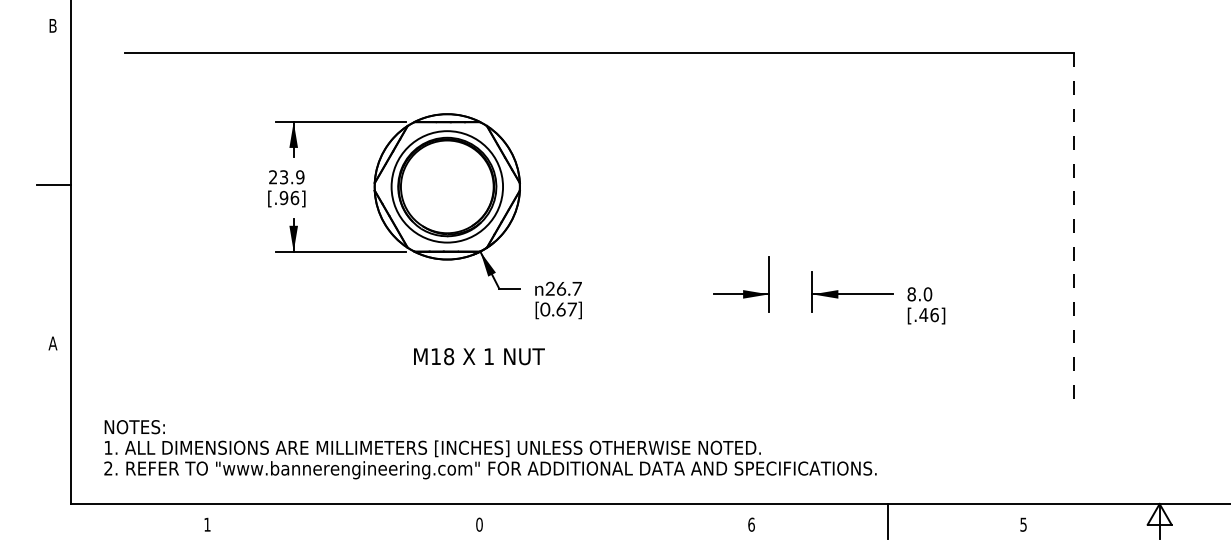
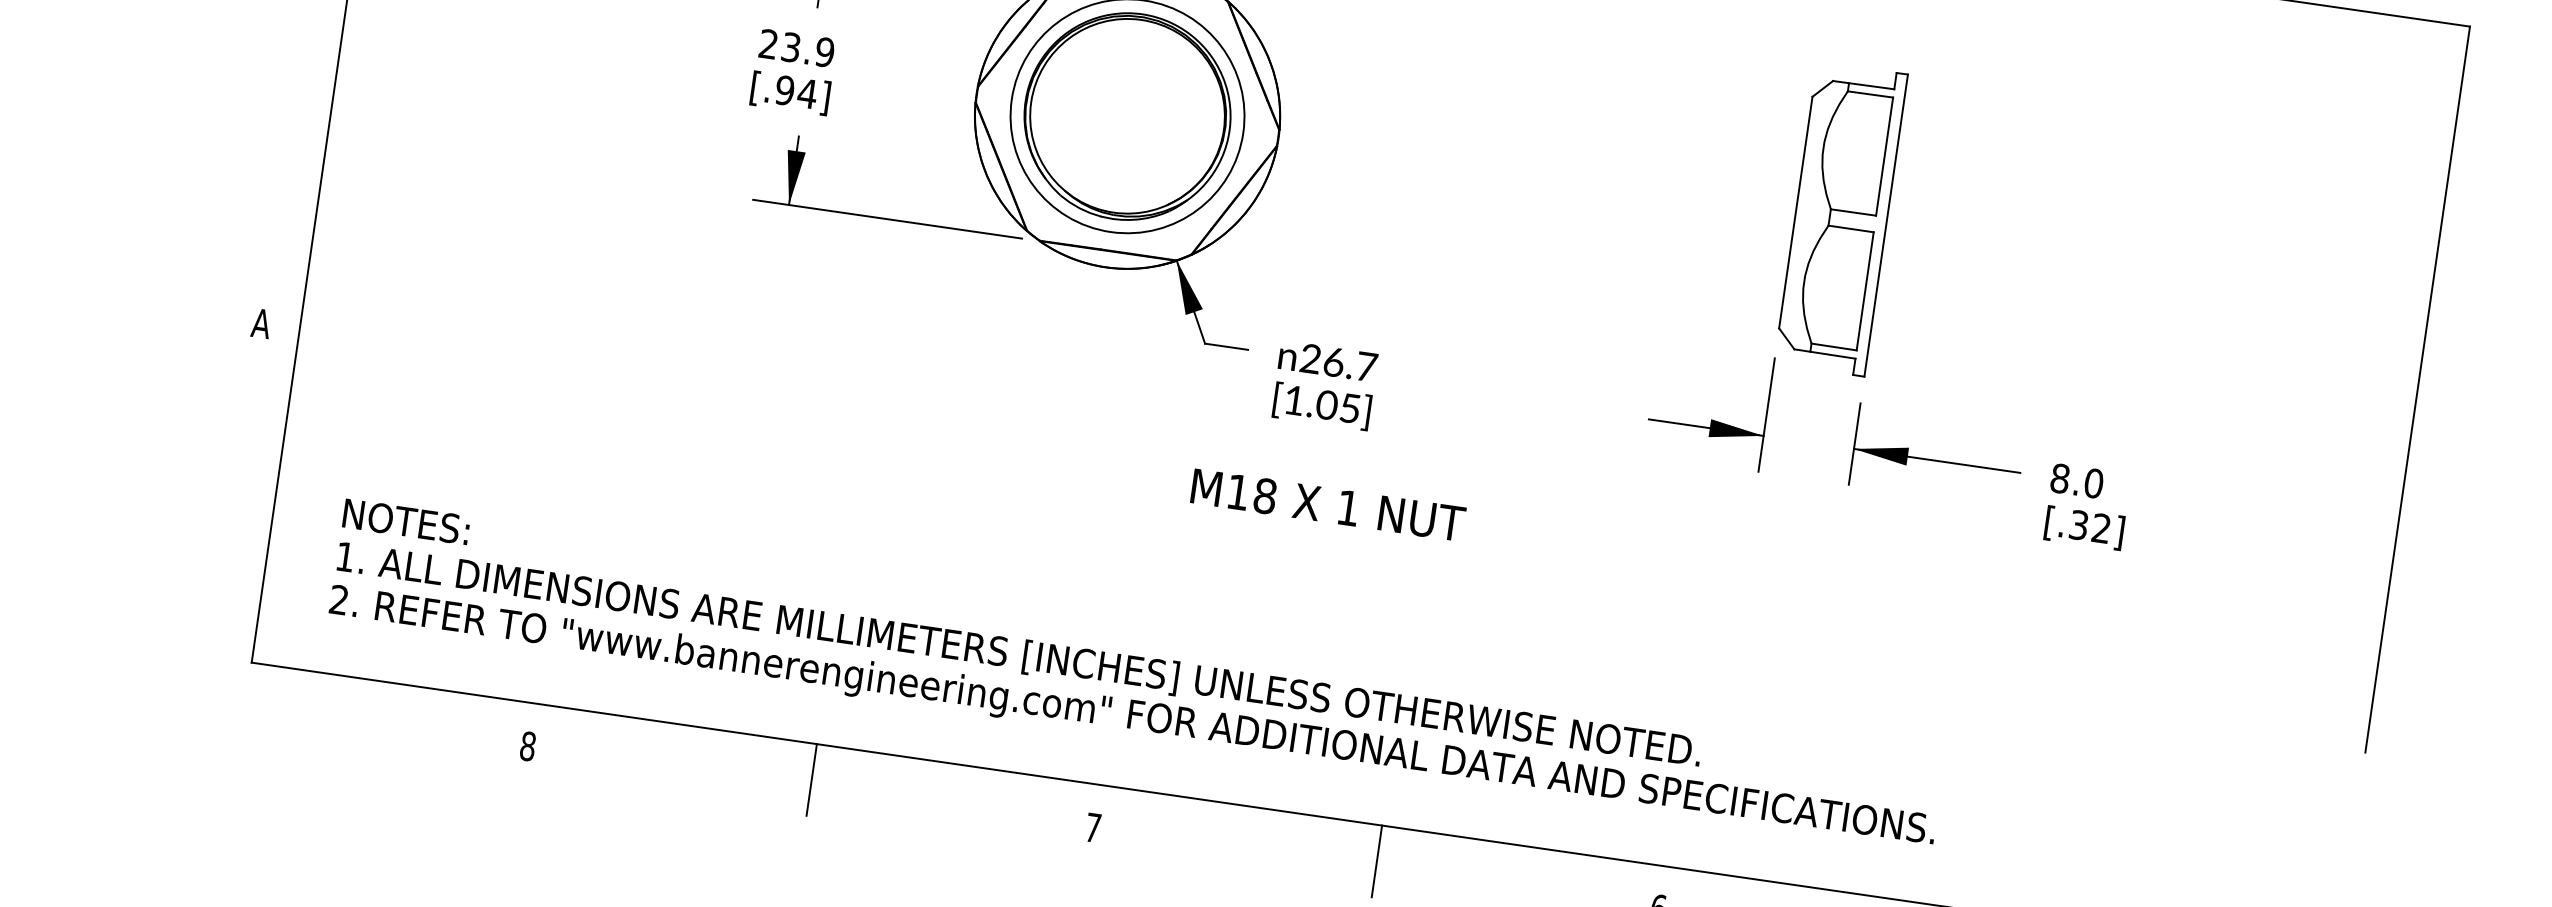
part: (790, 186) -> (1840, 218), added
text: (294, 198) -> (806, 94), [.96] -> [.94]
line: (1074, 228) -> (2418, 390), dashed -> solid
text: (558, 309) -> (1321, 404), [0.67] -> [1.05]
text: (928, 315) -> (2088, 527), [.46] -> [.32]
text: (479, 356) -> (1328, 504), moved
line: (343, 521) -> (811, 780), added
line: (615, 521) -> (1376, 861), added
text: (207, 524) -> (528, 745), 1 -> 8
text: (479, 524) -> (1093, 827), 0 -> 7

